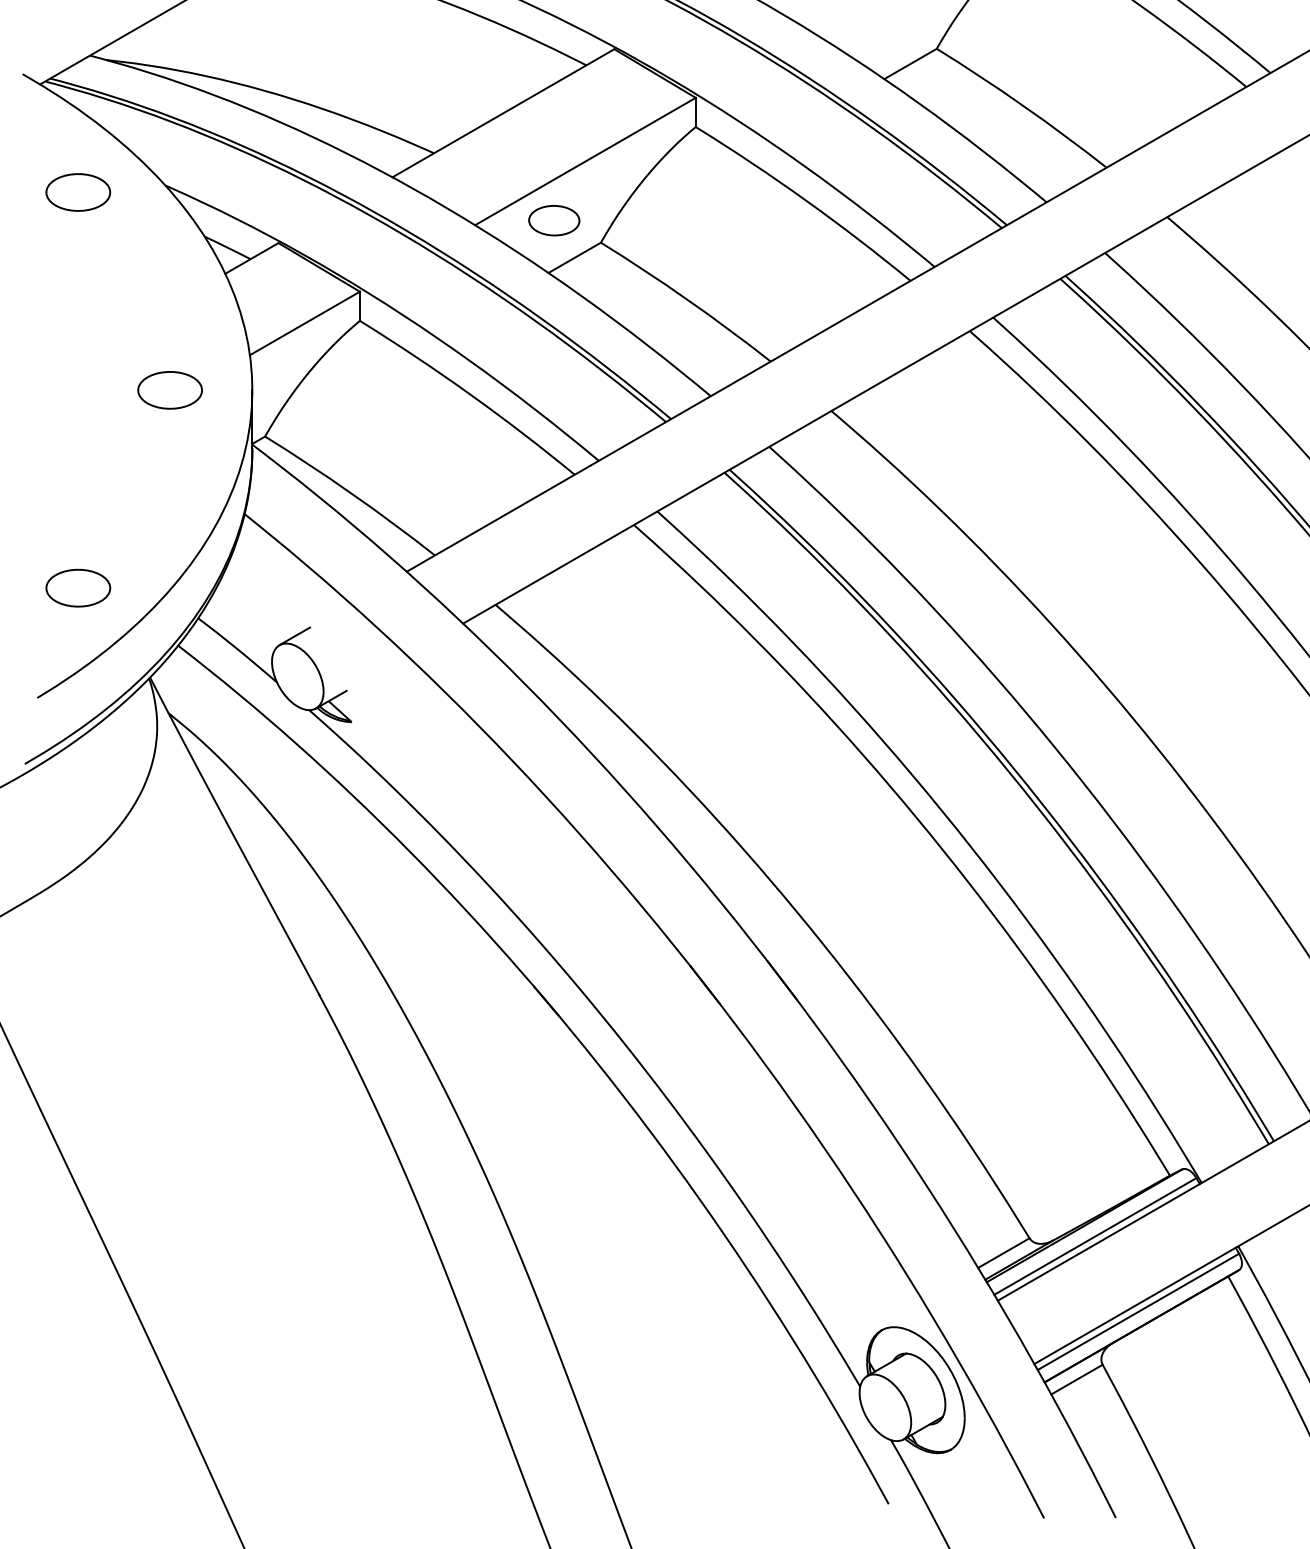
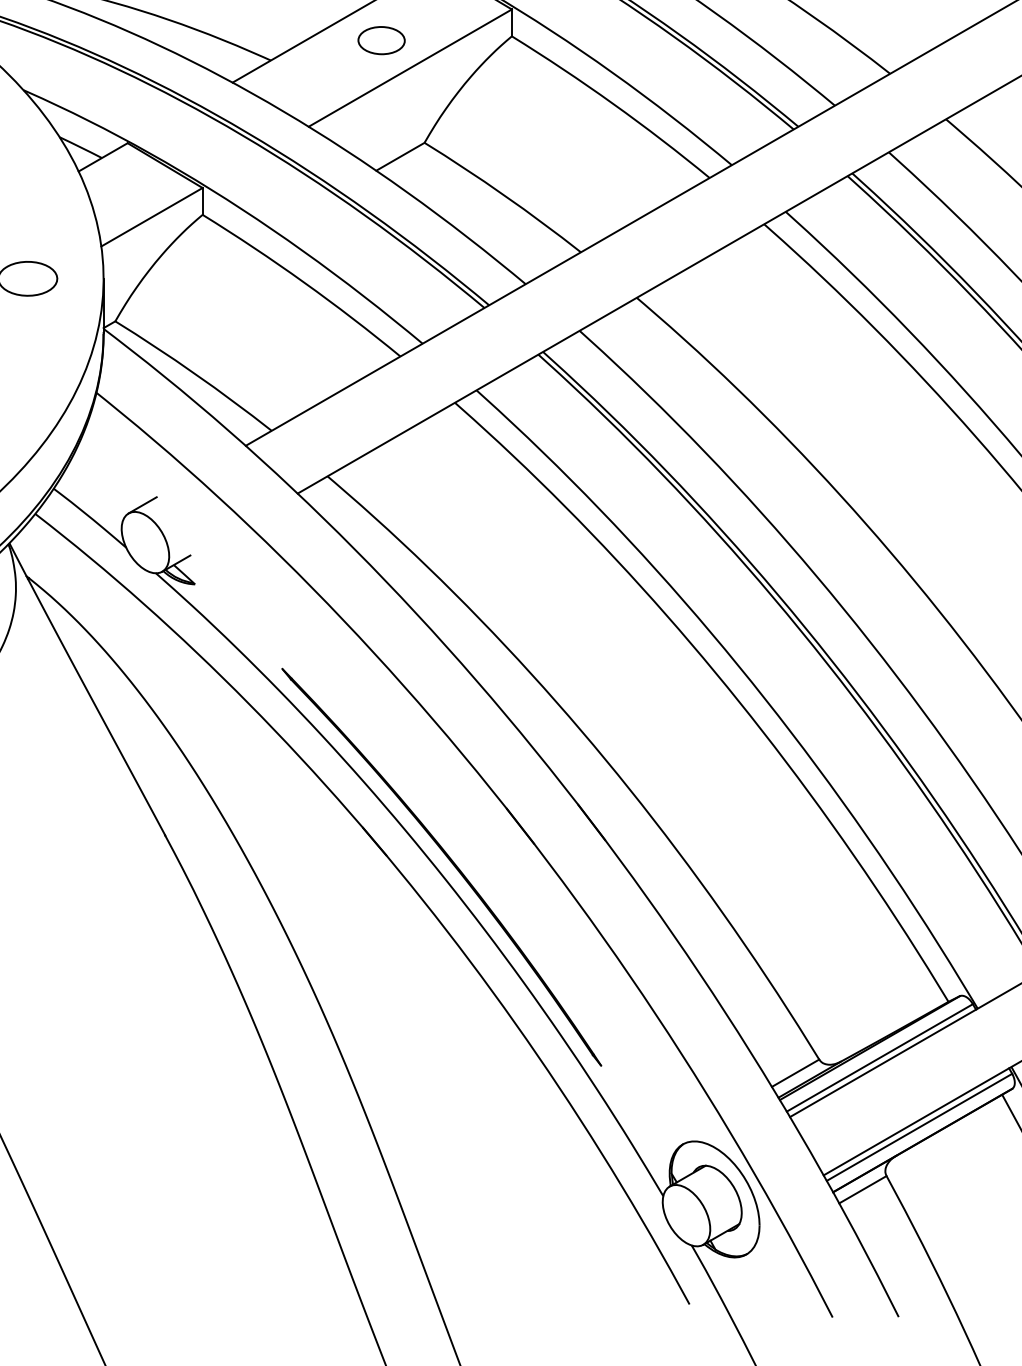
part: (554, 220) -> (381, 40), moved
part: (628, 1023) -> (449, 861), added

